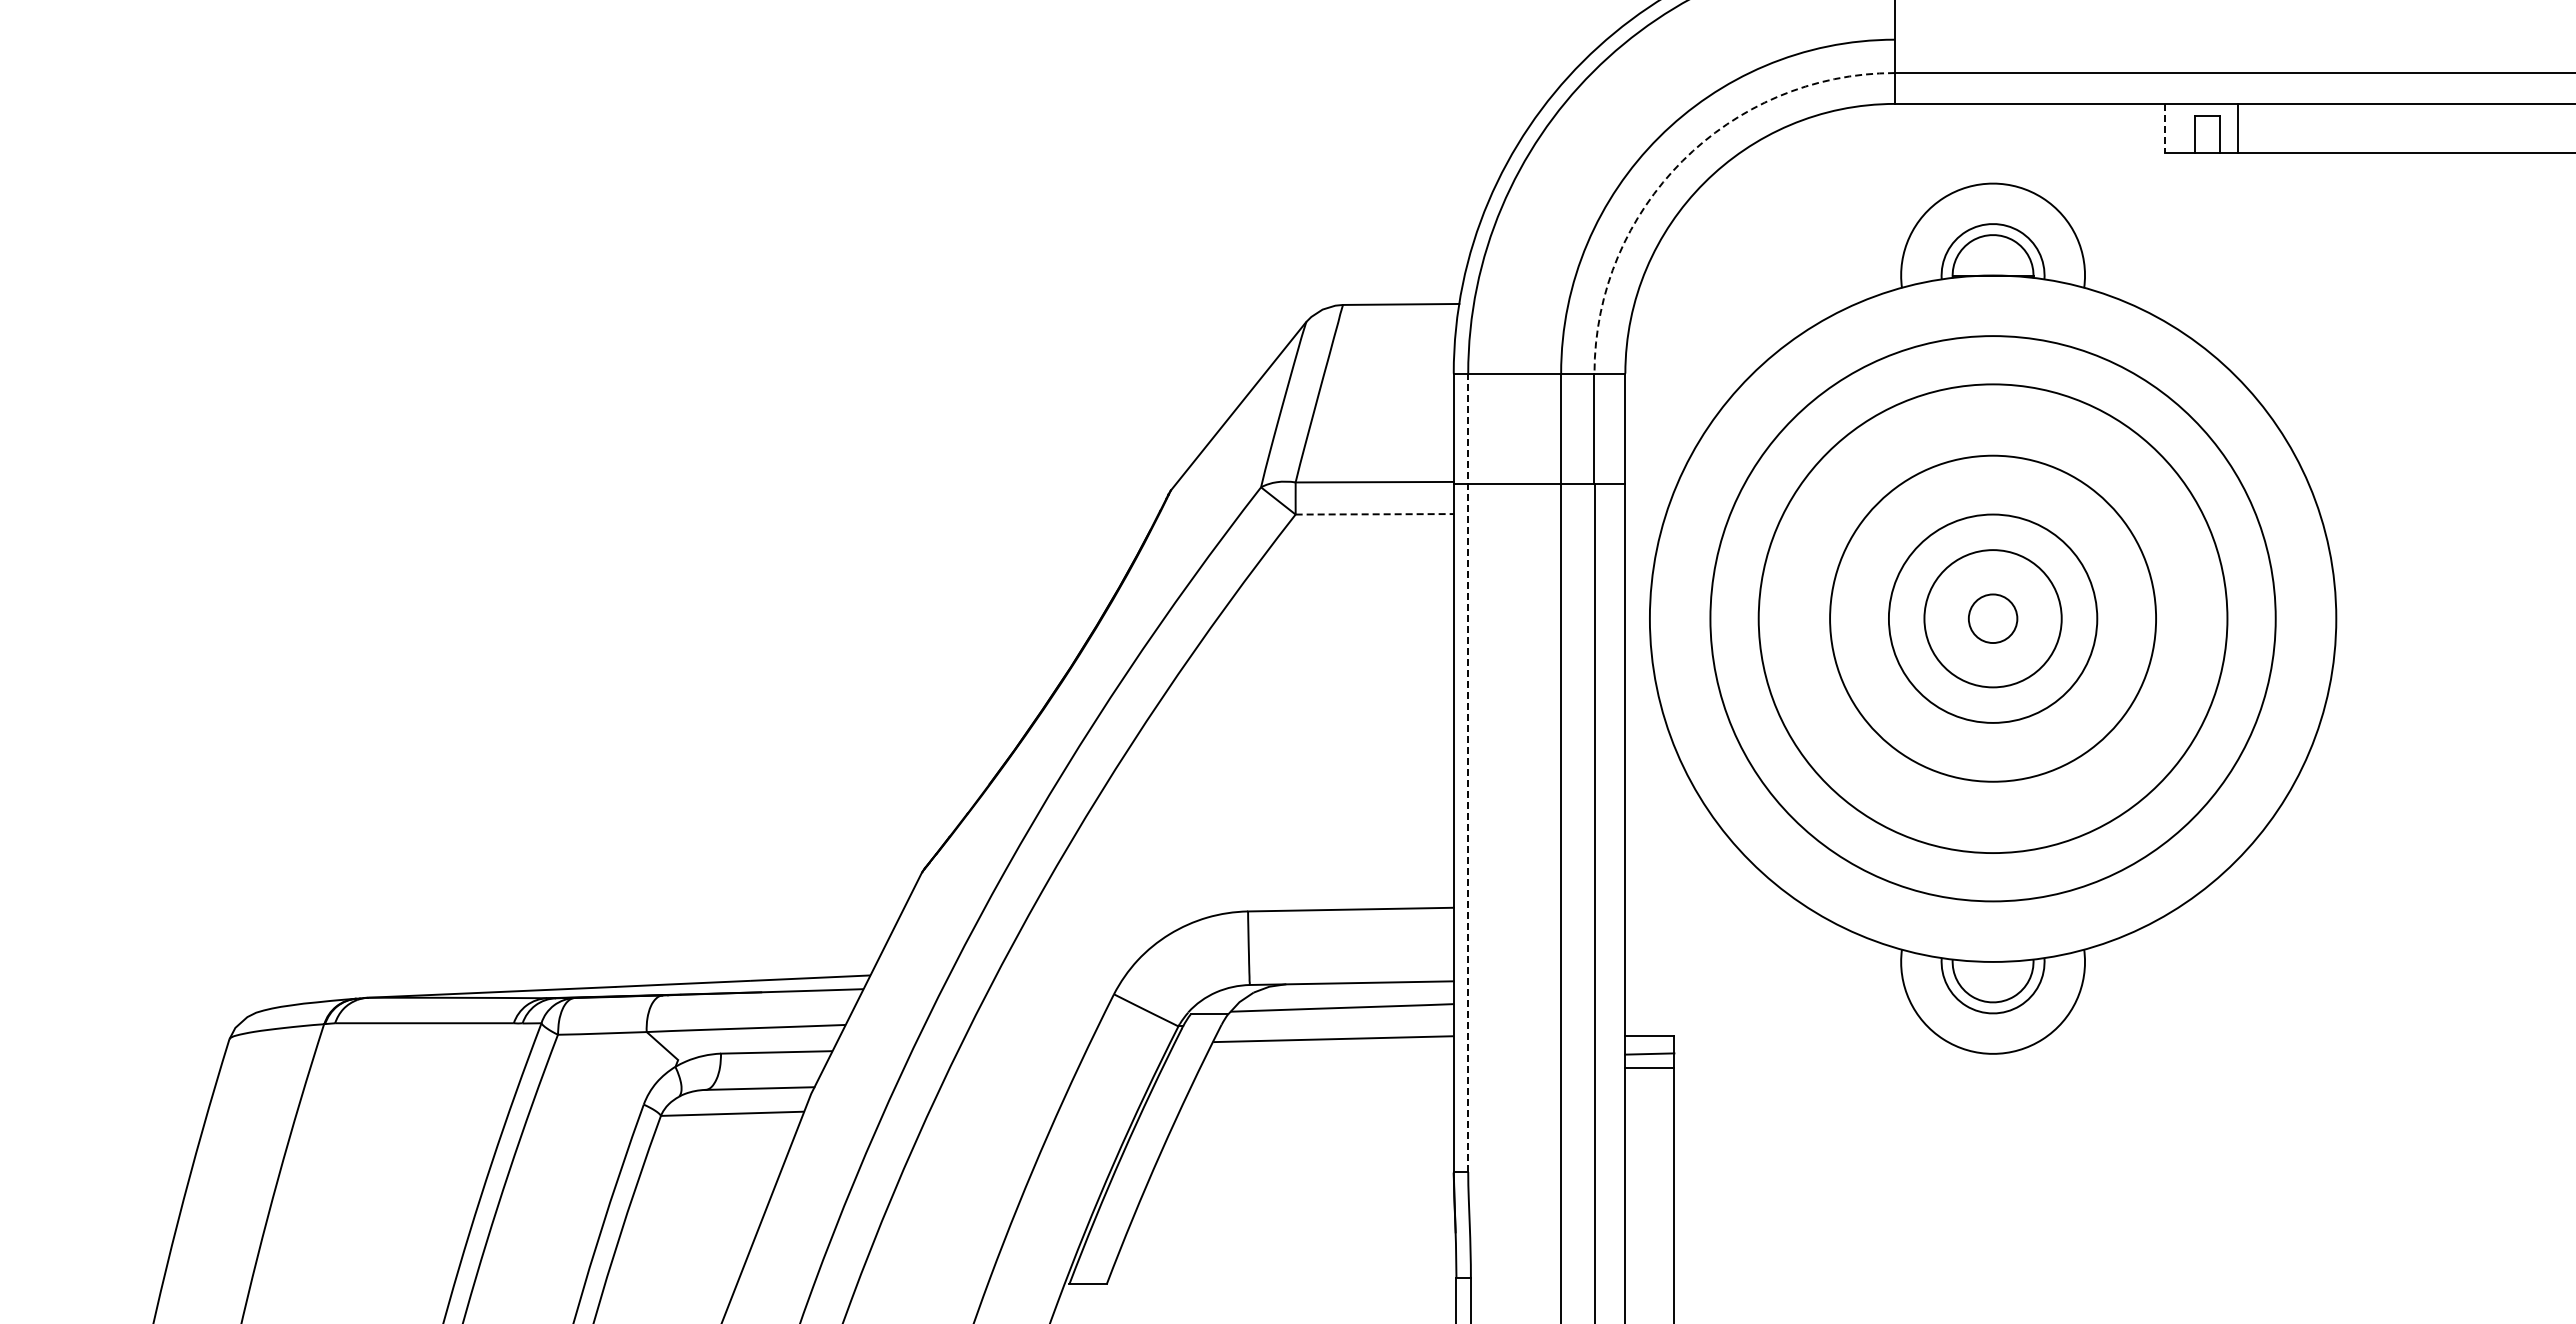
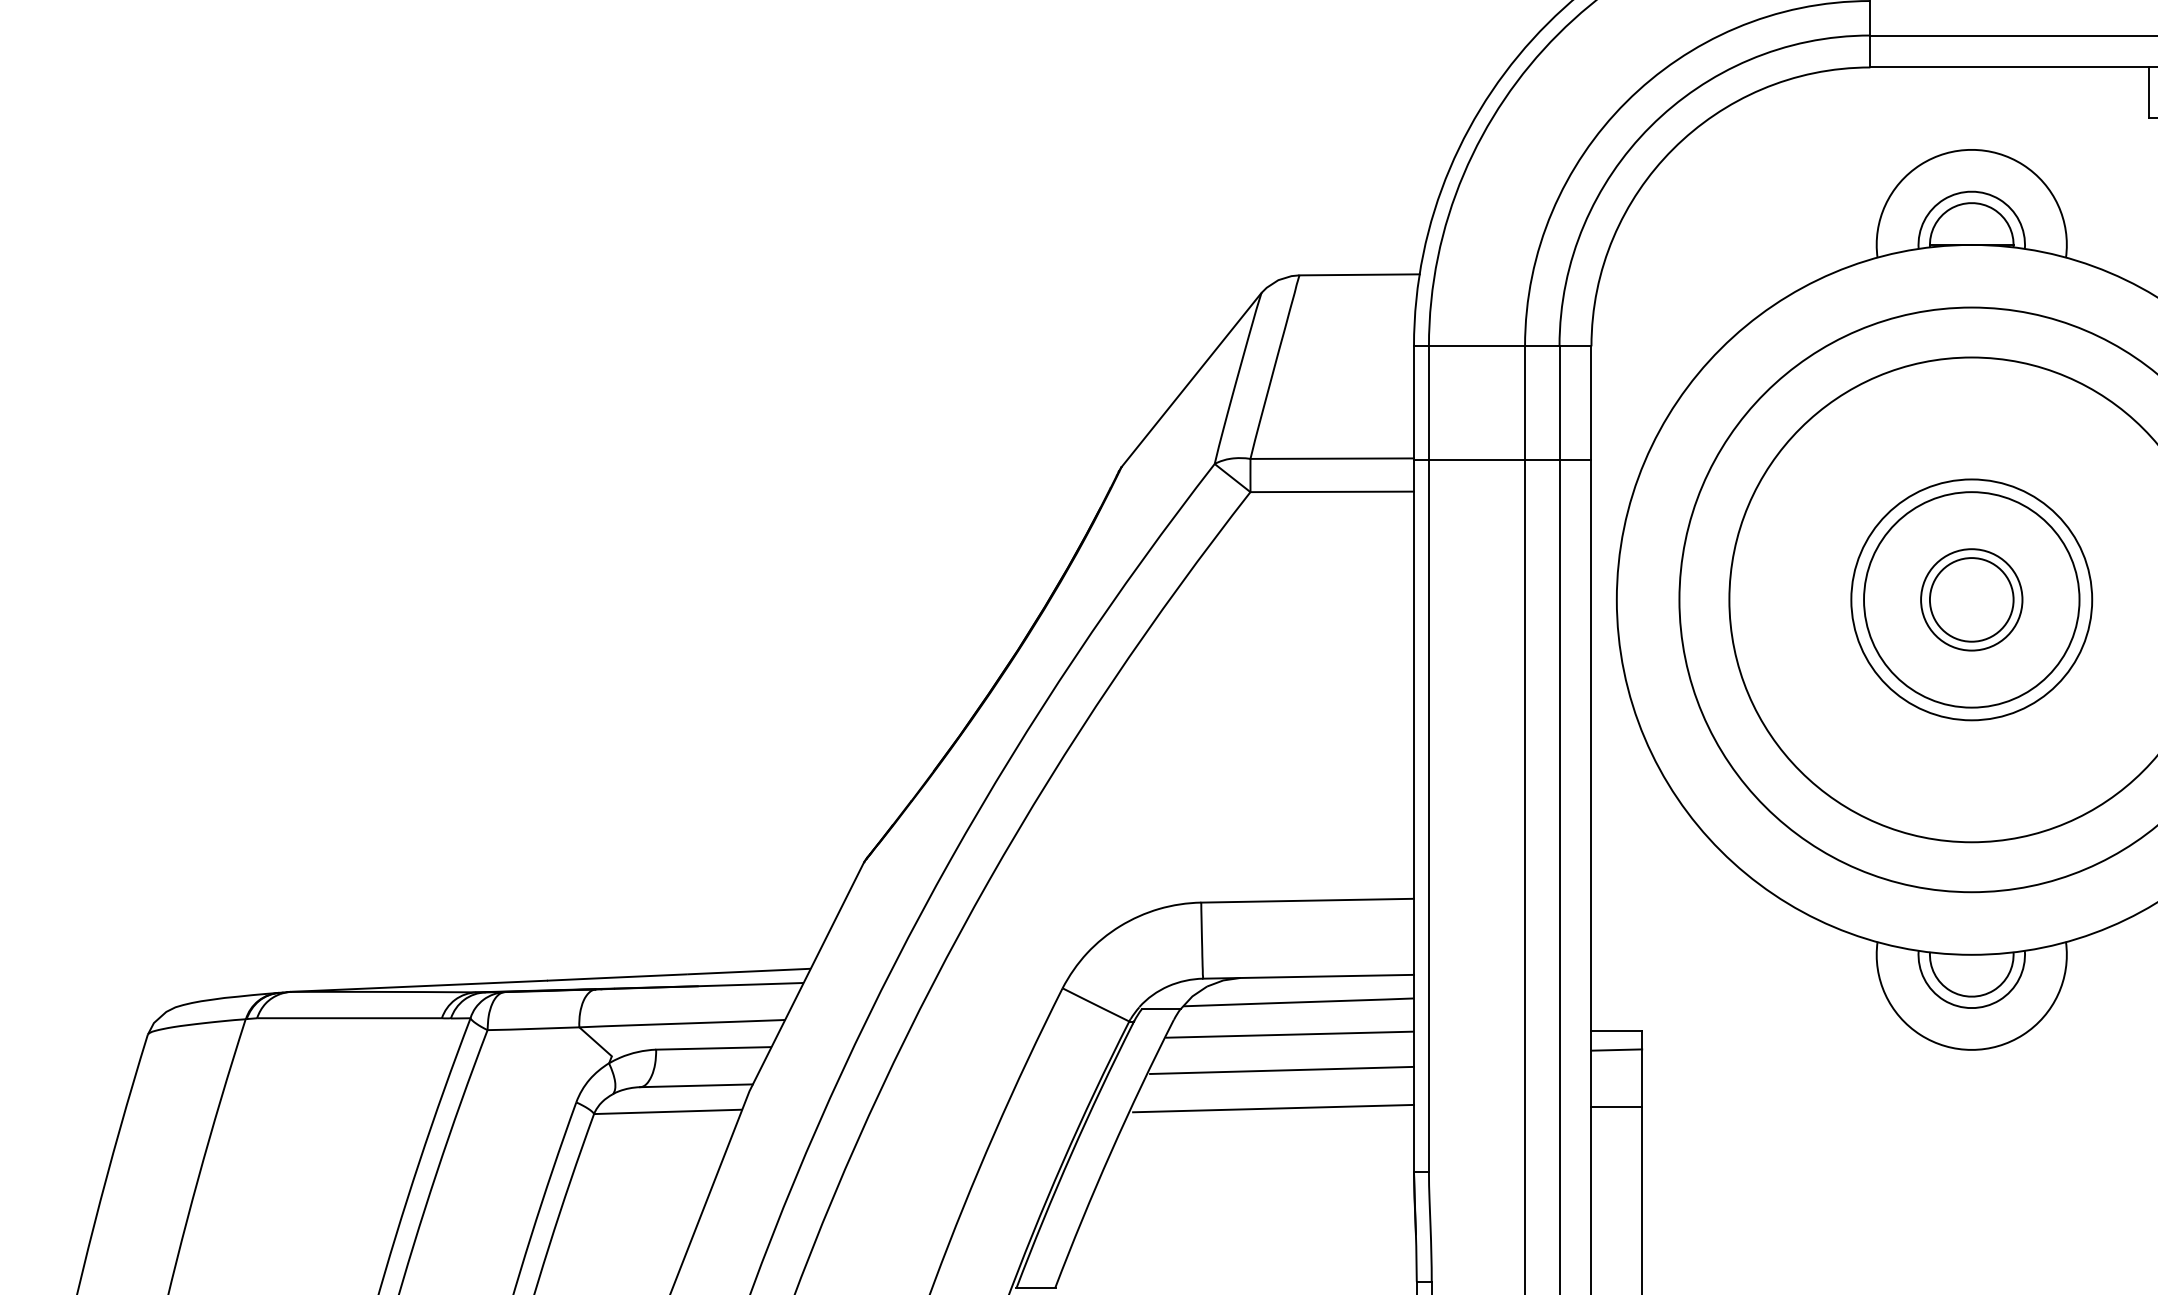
line: (2164, 128) -> (2149, 92), dashed -> solid
arc: (1682, 161) -> (1650, 127), dashed -> solid
line: (1375, 514) -> (1333, 492), dashed -> solid
circle: (1992, 618) -> (1971, 599), size x0.71
circle: (1992, 618) -> (1971, 599), size x1.67
circle: (1993, 618) -> (1972, 599), size x0.71
line: (1468, 772) -> (1429, 758), dashed -> solid
line: (1649, 1068) -> (1616, 1107), moved
line: (1325, 1073) -> (1281, 1070), added
line: (1317, 1110) -> (1273, 1108), added

